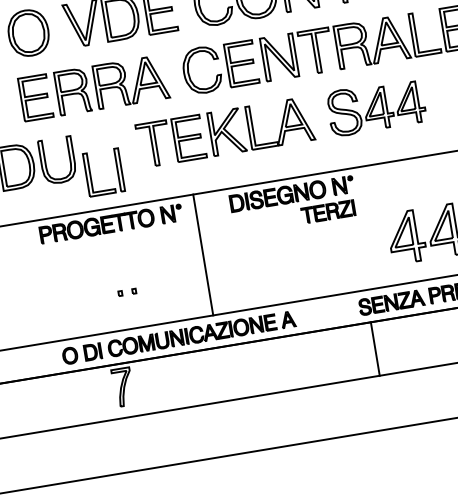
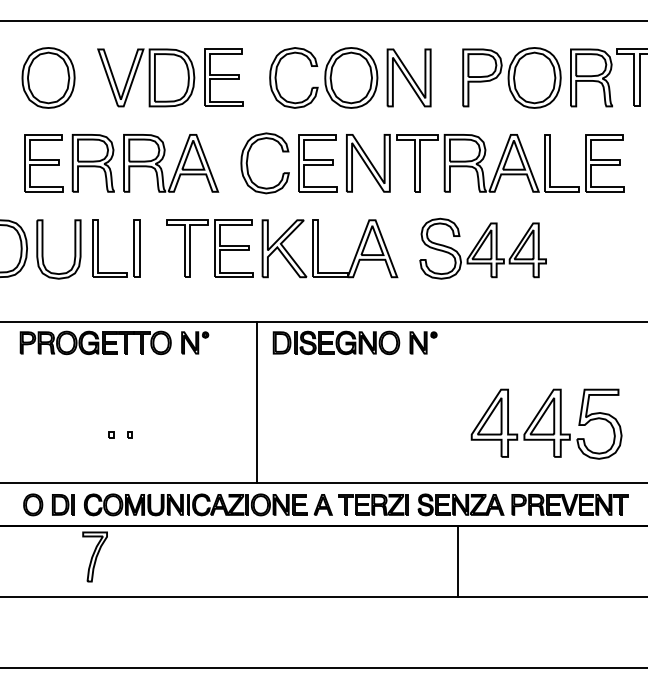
part: (116, 170) -> (133, 248), moved
part: (328, 211) -> (373, 504), moved
line: (203, 254) -> (257, 402), moved
line: (375, 349) -> (457, 561), moved

